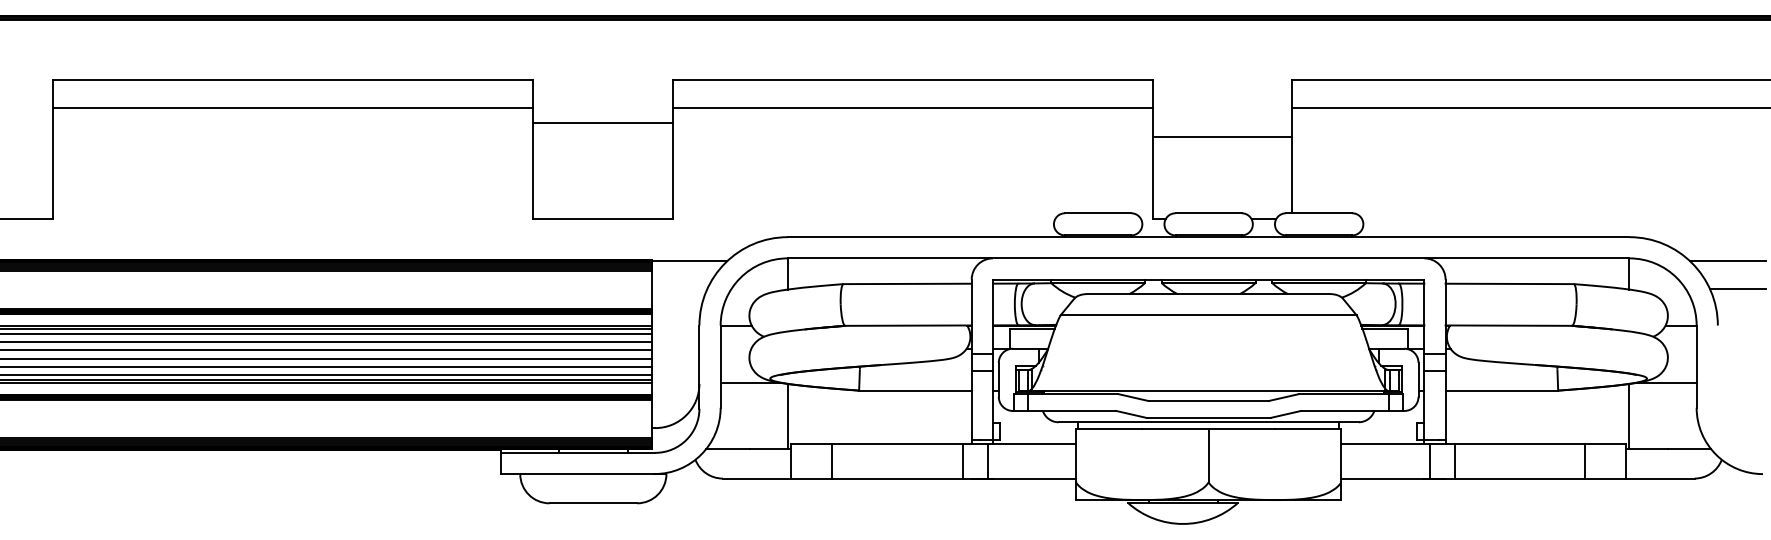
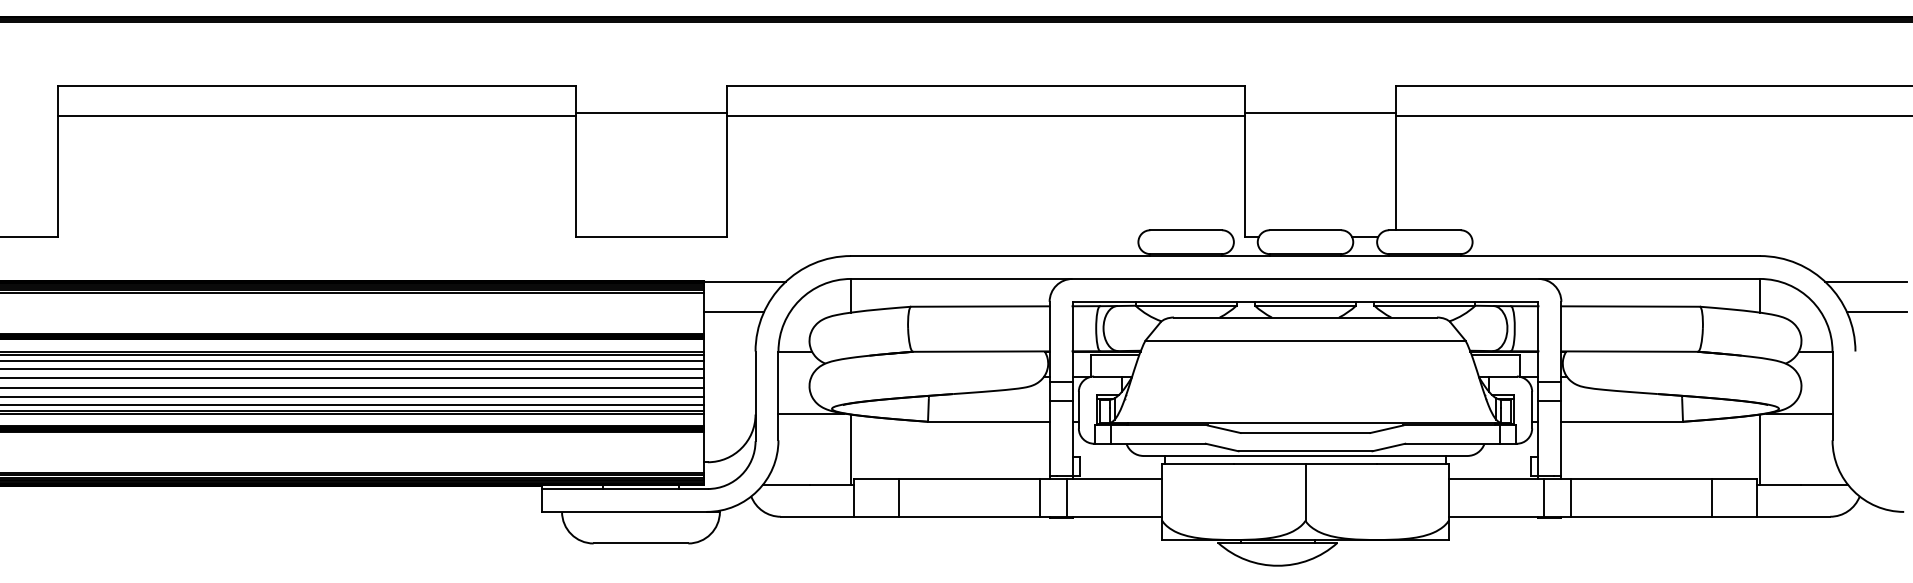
line: (602, 123) -> (650, 113), moved
line: (1222, 137) -> (1320, 113), moved
line: (679, 288) -> (734, 311), added

